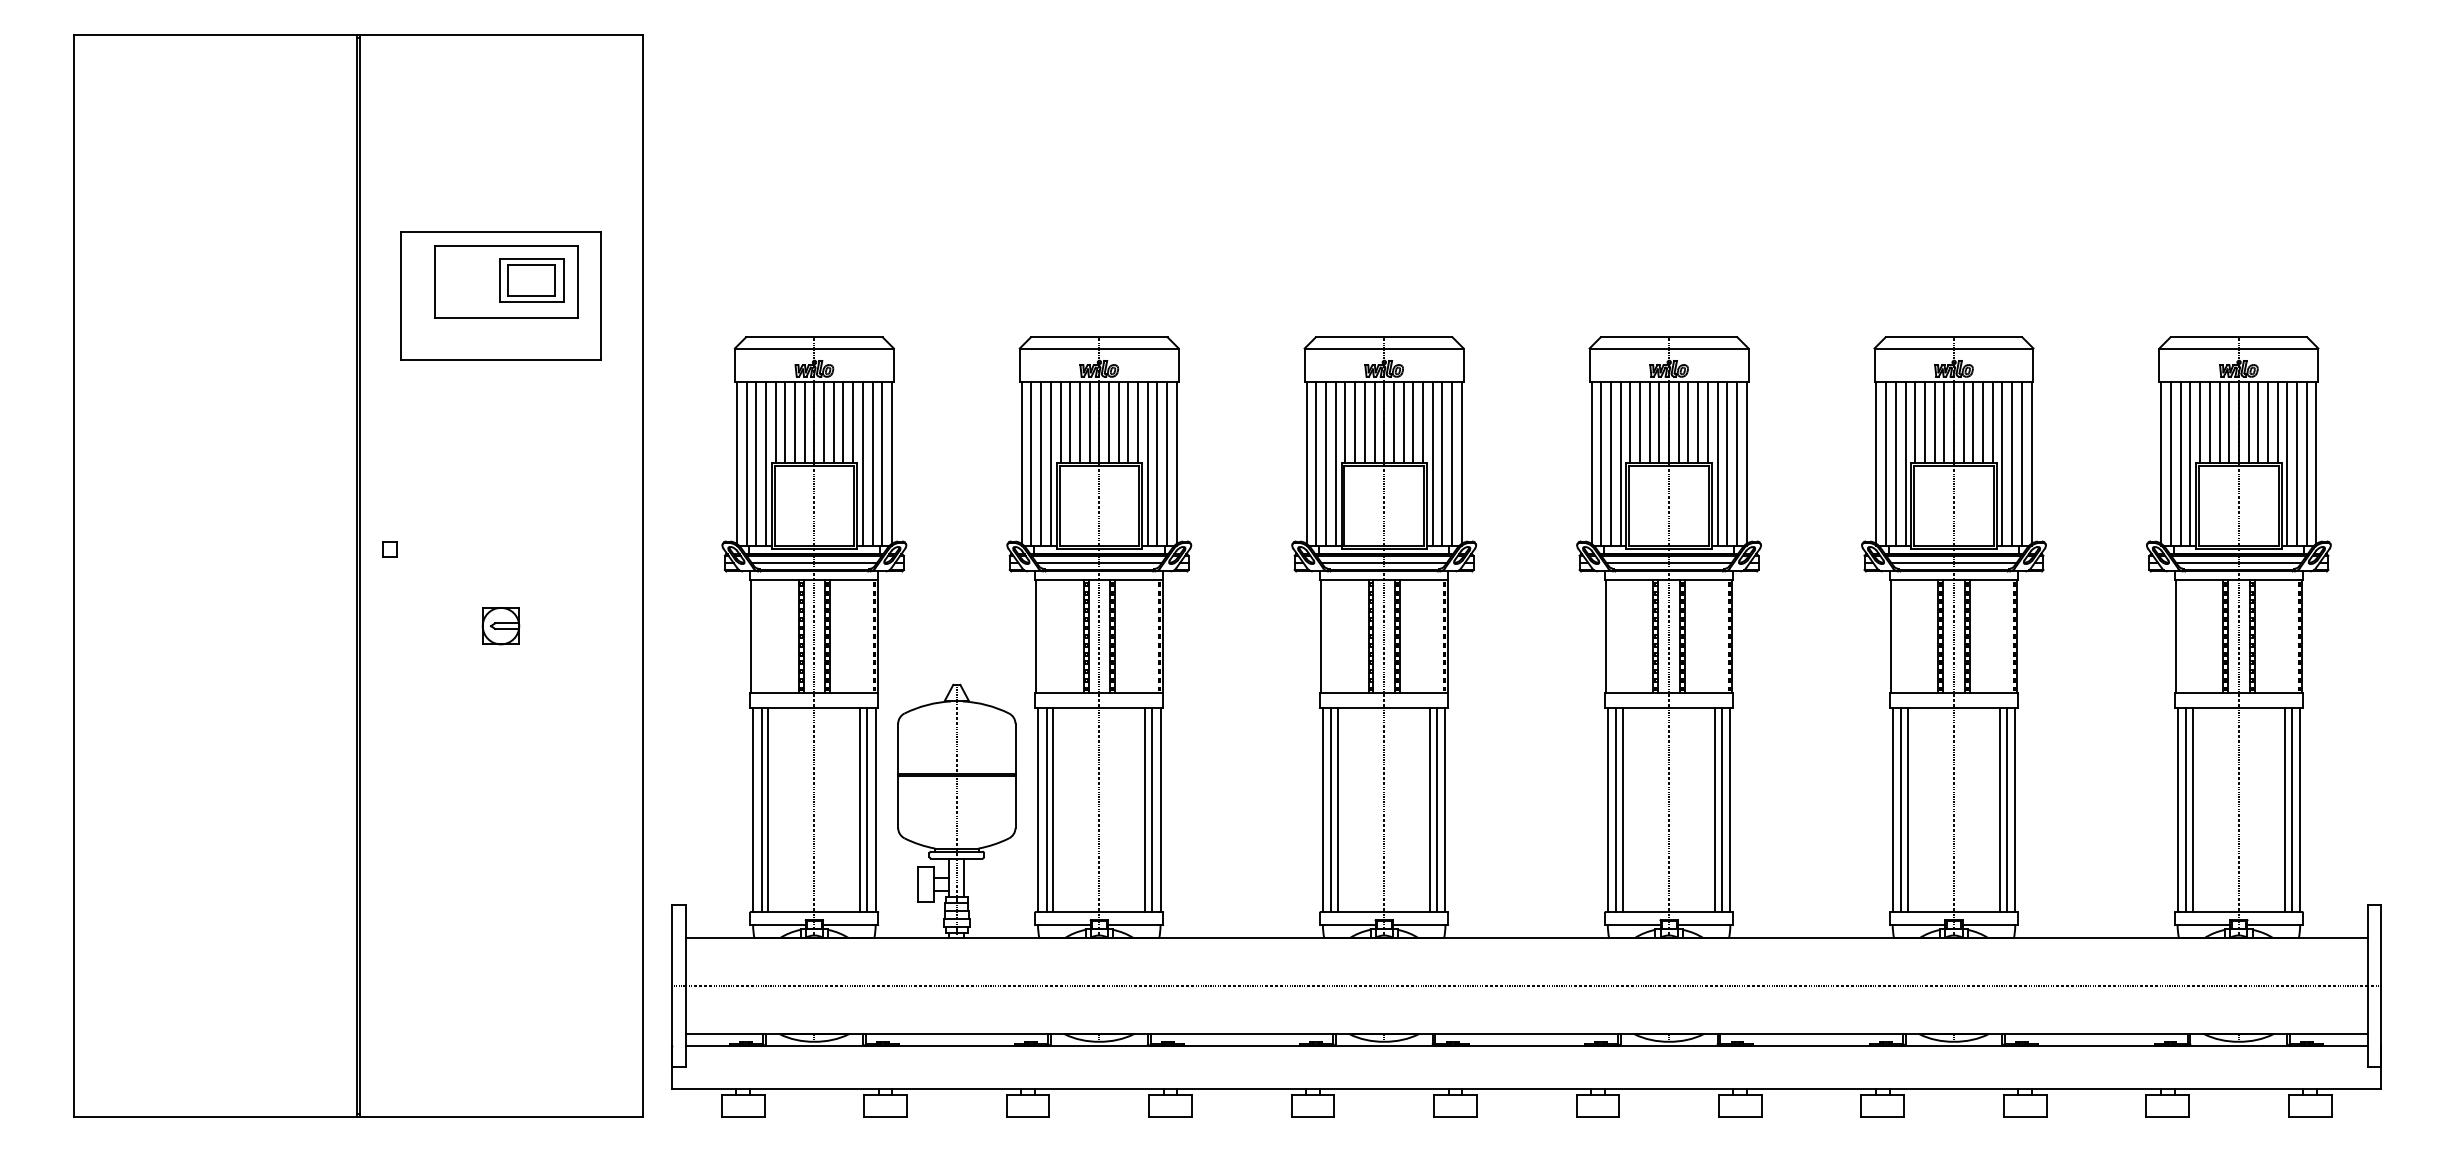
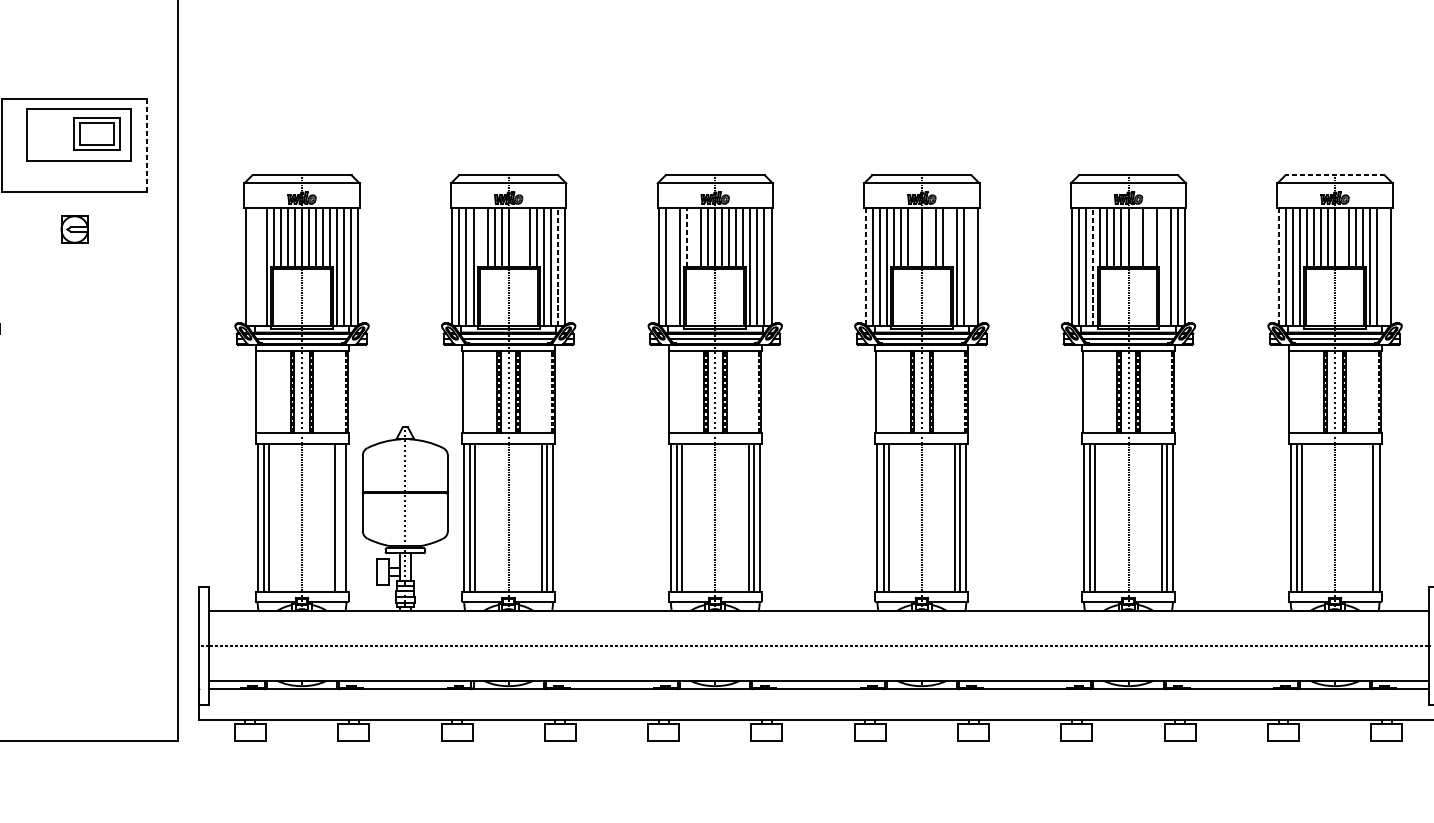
line: (600, 296) -> (146, 145), solid -> dashed
line: (2238, 337) -> (1334, 175), solid -> dashed
line: (1060, 422) -> (480, 237), removed
line: (1108, 422) -> (515, 237), removed
line: (1118, 422) -> (522, 237), removed
line: (1345, 422) -> (687, 237), solid -> dashed
line: (1355, 422) -> (694, 237), removed
line: (1659, 422) -> (914, 237), removed
line: (1678, 422) -> (928, 237), removed
line: (1707, 422) -> (949, 237), removed
line: (1963, 422) -> (1135, 237), removed
line: (1983, 422) -> (1149, 237), removed
line: (2248, 422) -> (1342, 237), removed
line: (746, 463) -> (252, 266), removed
line: (756, 463) -> (260, 266), removed
line: (1326, 463) -> (673, 266), removed
line: (1736, 463) -> (970, 266), removed
line: (2002, 463) -> (1163, 266), removed
line: (2306, 463) -> (1384, 266), removed
line: (1167, 464) -> (558, 267), solid -> dashed
line: (1591, 464) -> (865, 267), solid -> dashed
line: (1905, 464) -> (1093, 267), solid -> dashed
line: (2161, 464) -> (1278, 267), solid -> dashed
part: (500, 626) -> (74, 229), moved
line: (867, 809) -> (340, 517), removed
line: (2284, 809) -> (1368, 517), removed

